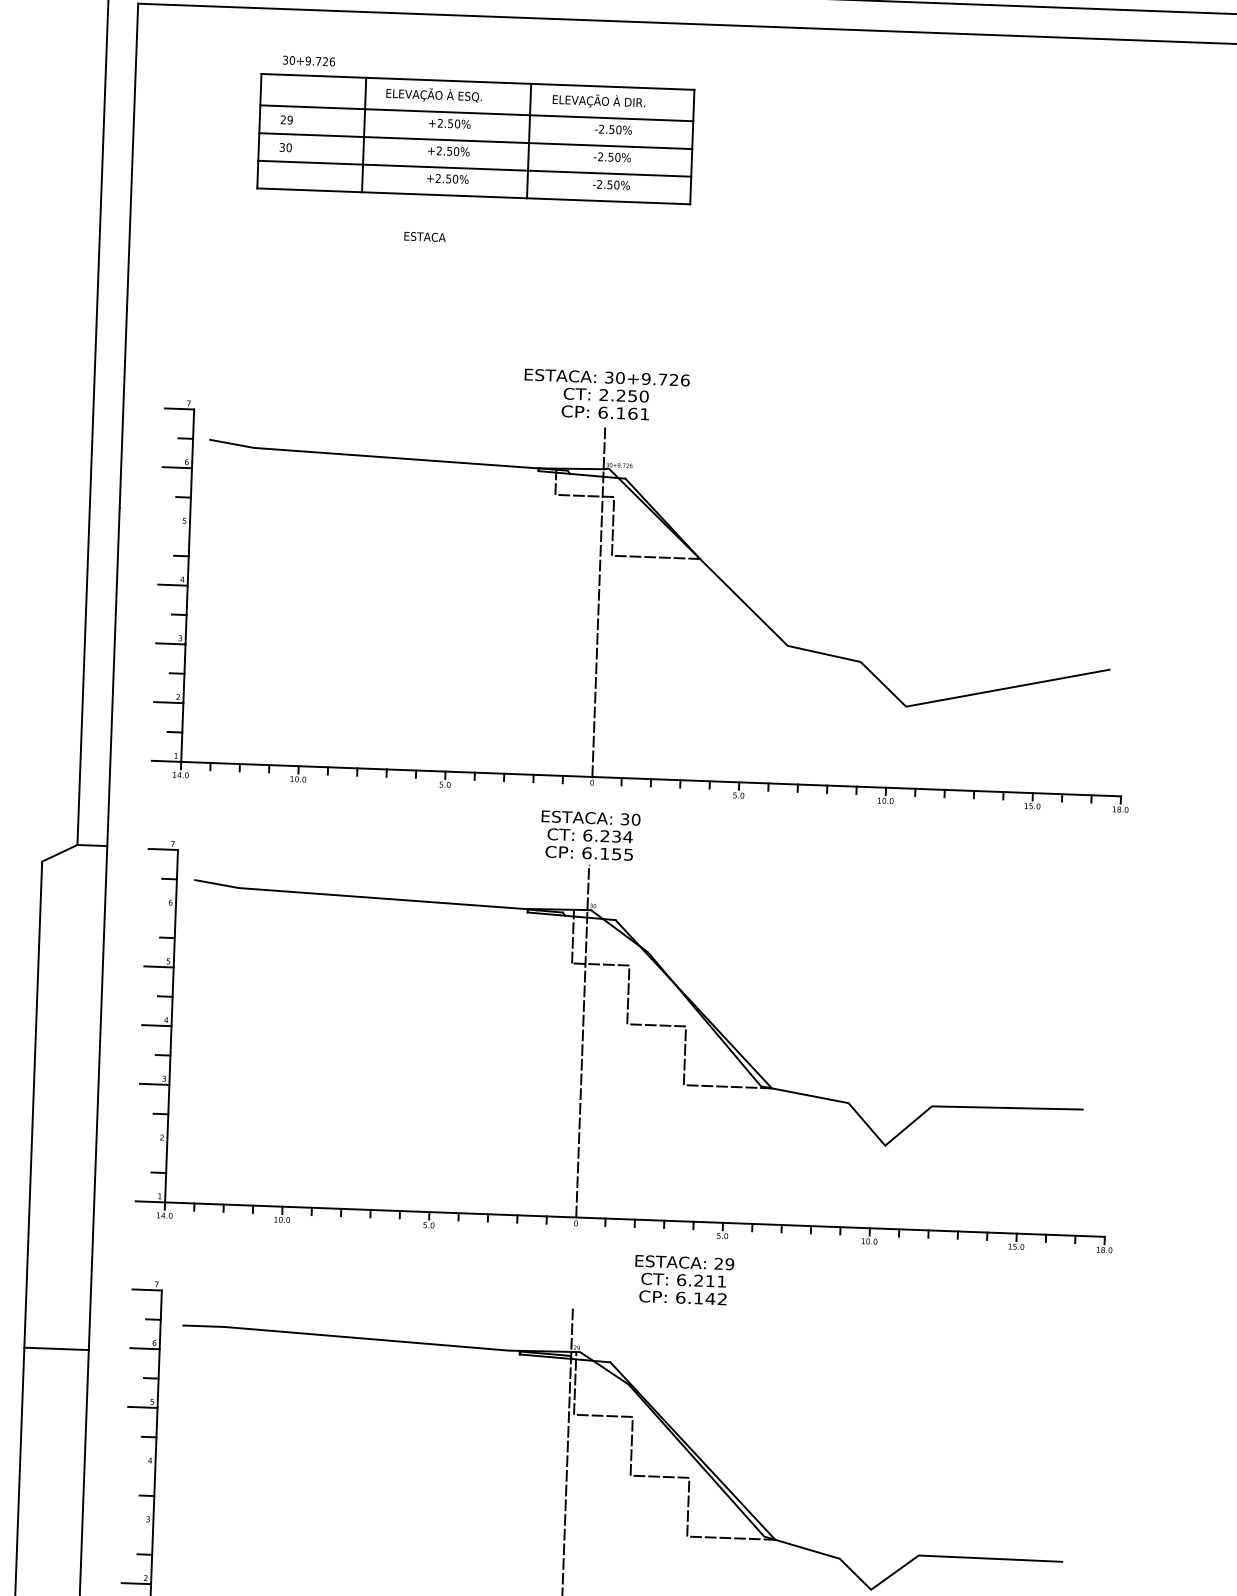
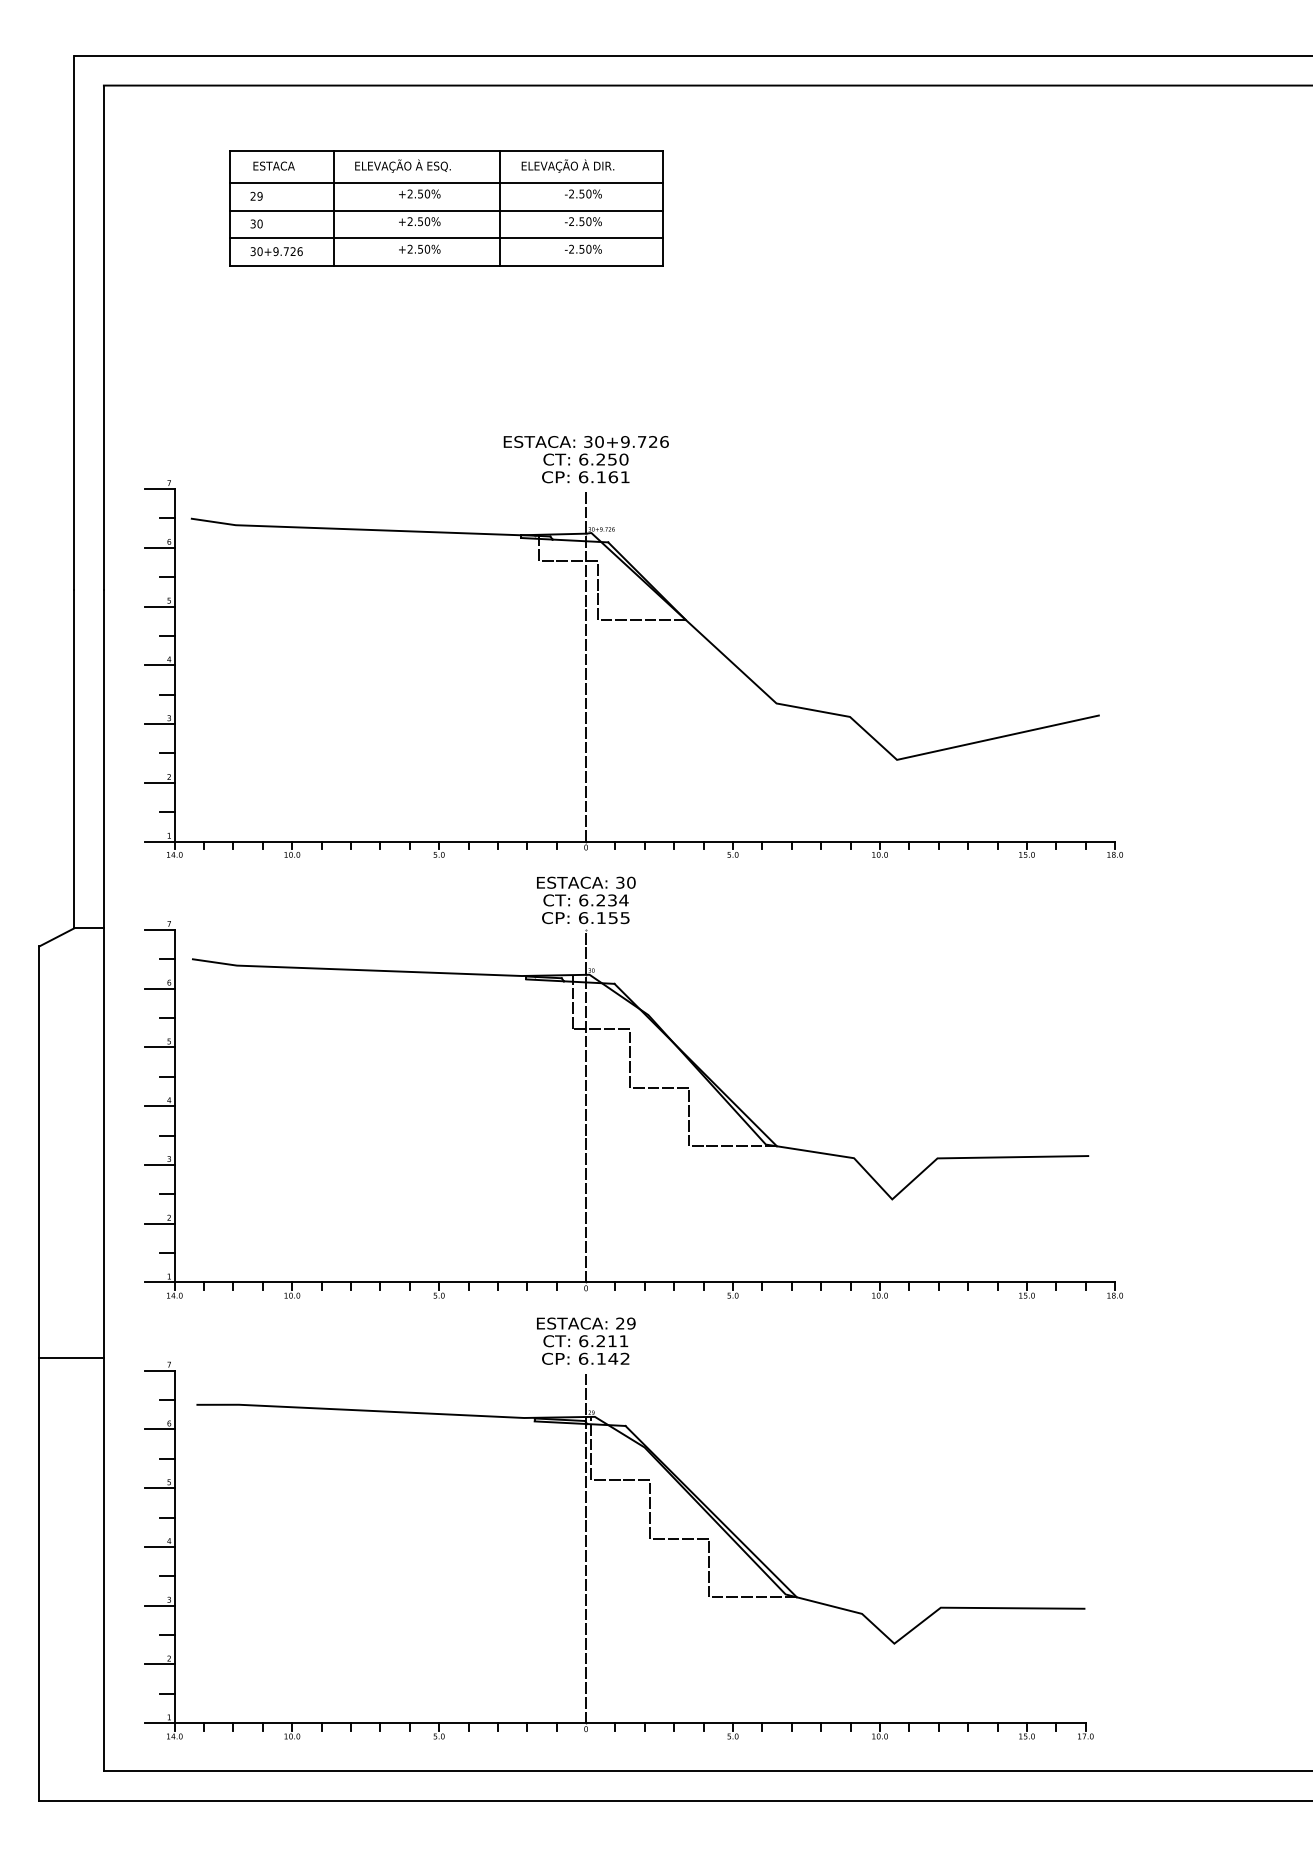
text: (308, 60) -> (276, 251), moved
text: (424, 236) -> (273, 165), moved
text: (603, 394) -> (583, 459), 2.250 -> 6.250
line: (174, 526) -> (159, 606), added
line: (160, 908) -> (159, 988), added
line: (152, 1142) -> (159, 1223), added
text: (684, 1279) -> (586, 1340), moved
line: (56, 1348) -> (71, 1357), moved
line: (140, 1465) -> (159, 1546), added
line: (138, 1524) -> (159, 1605), added

